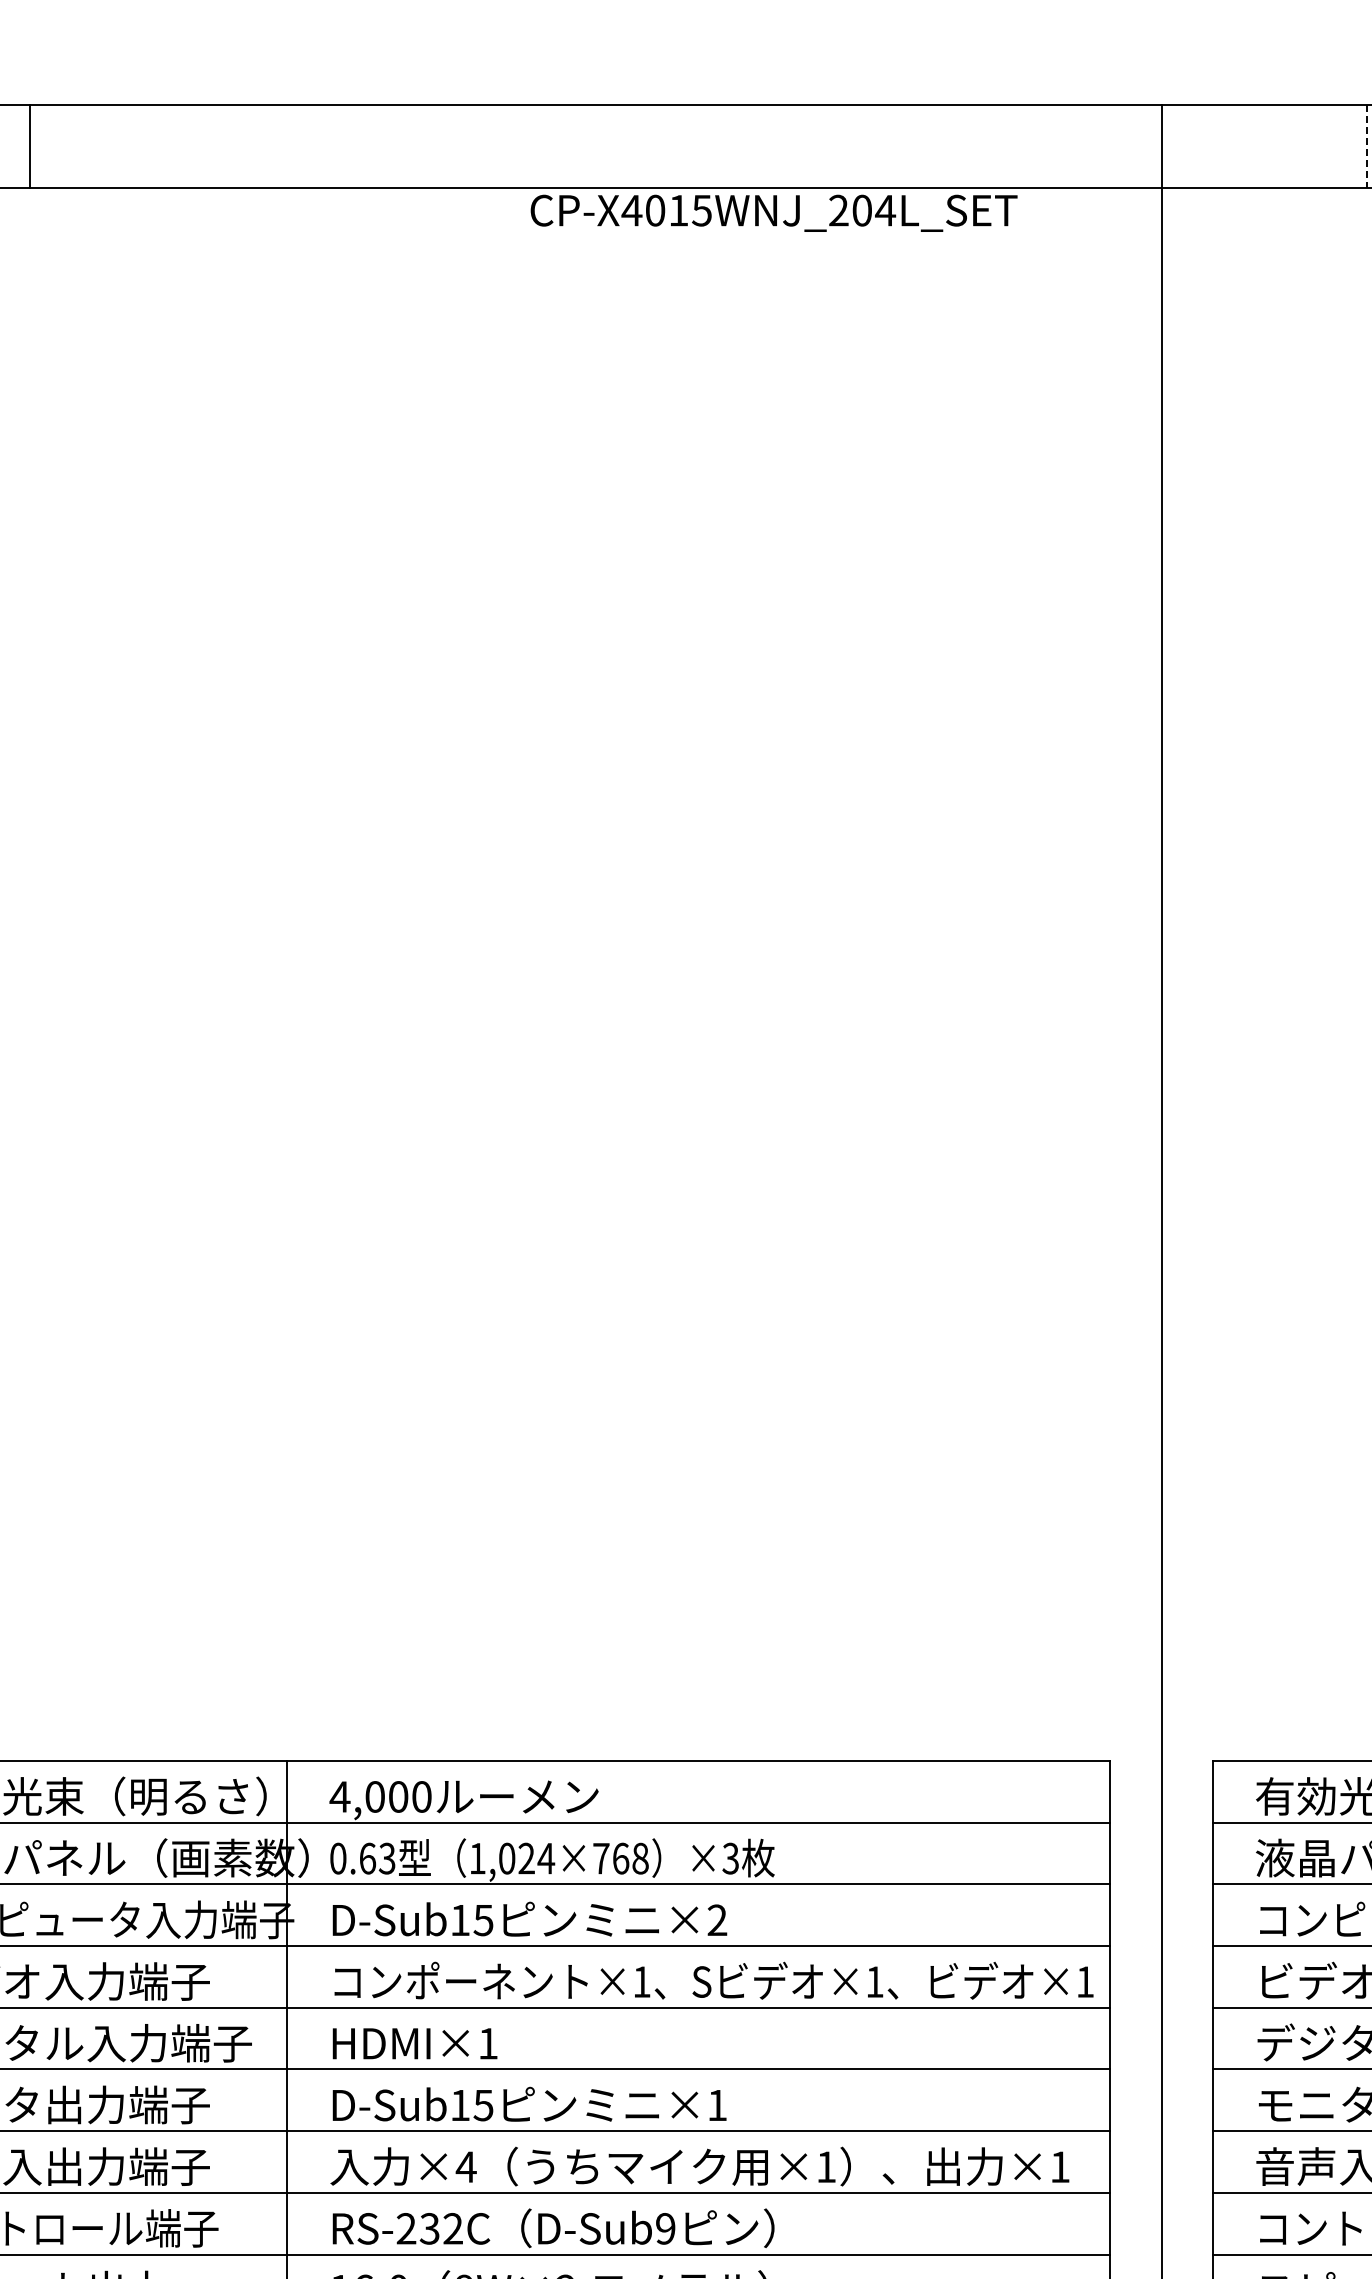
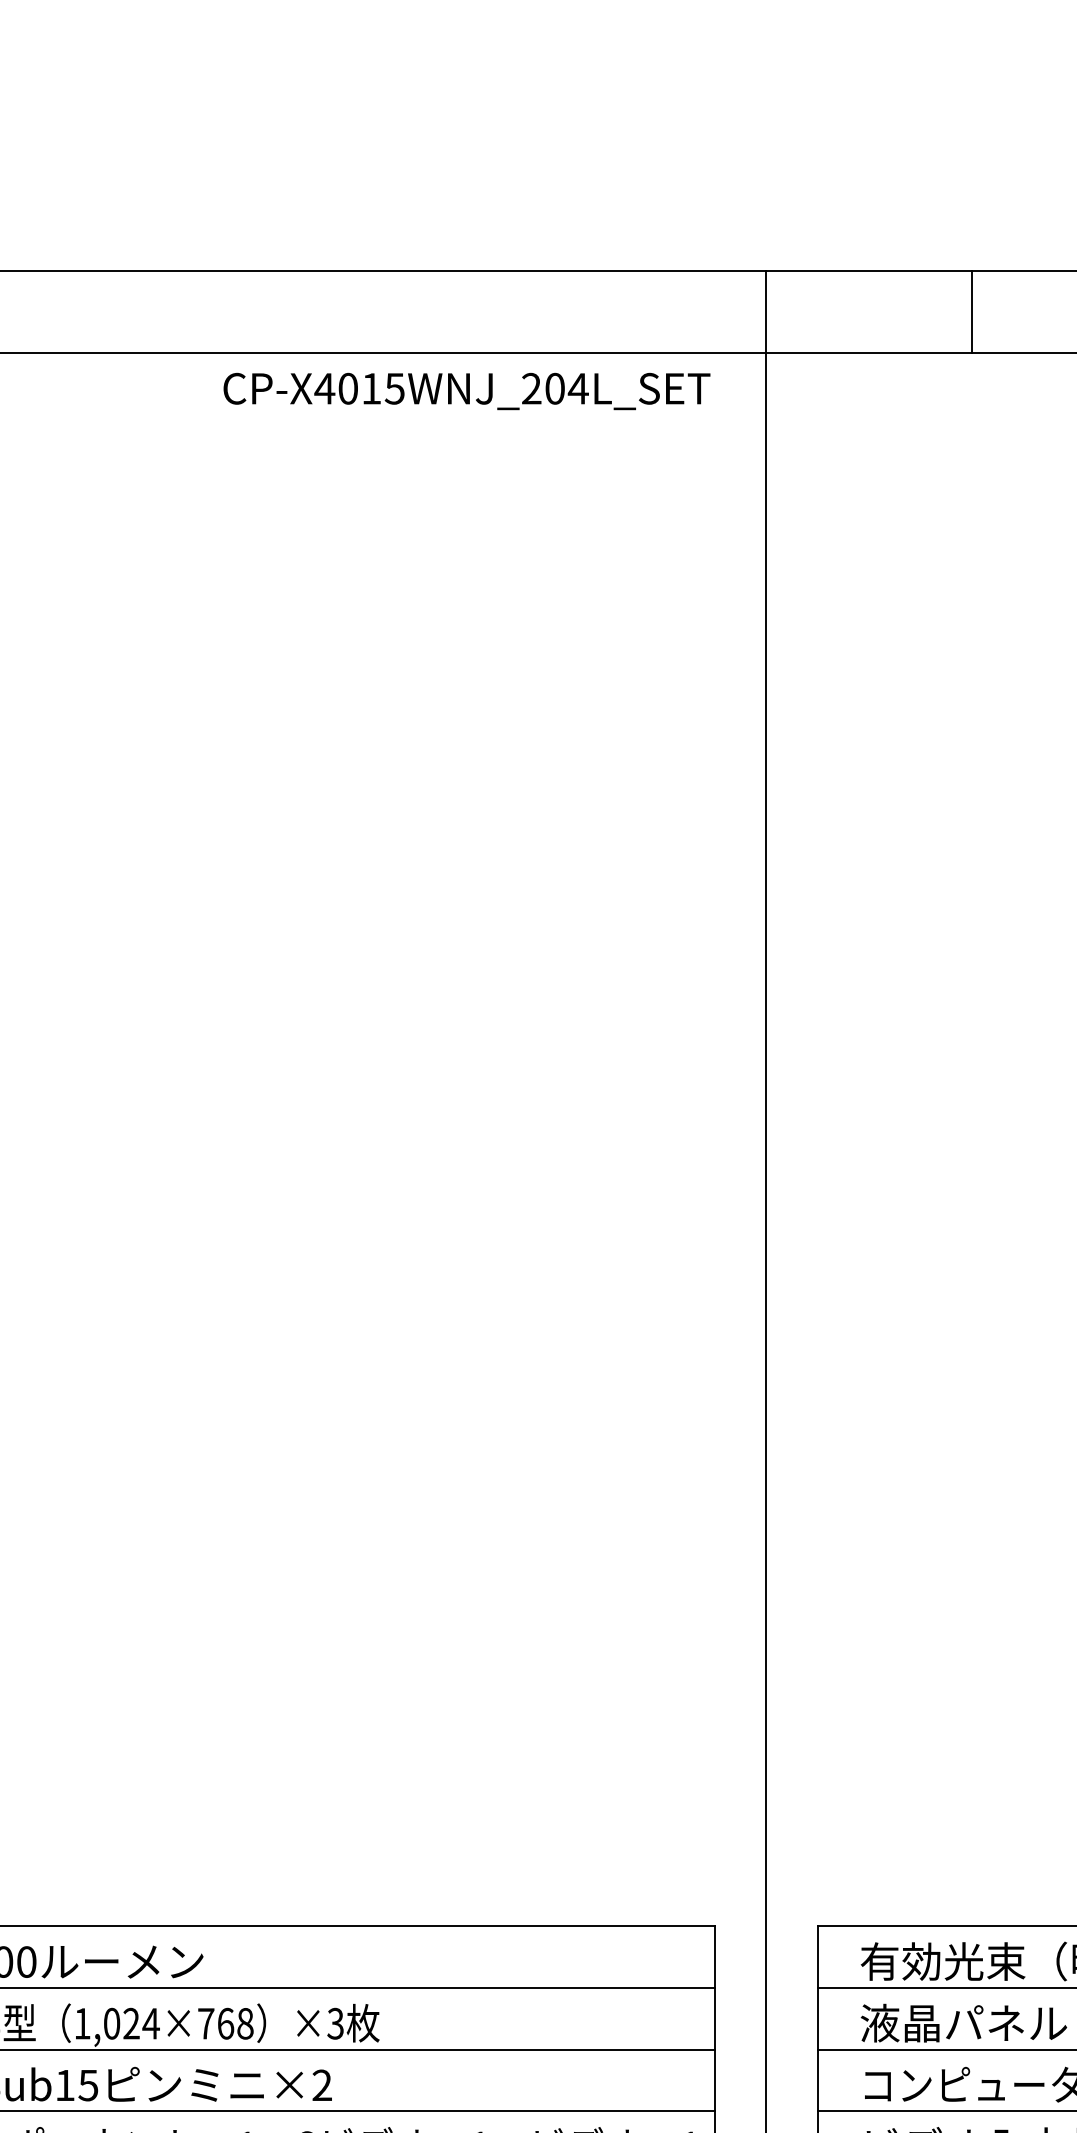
line: (1367, 147) -> (972, 312), dashed -> solid
text: (773, 212) -> (466, 390), moved

